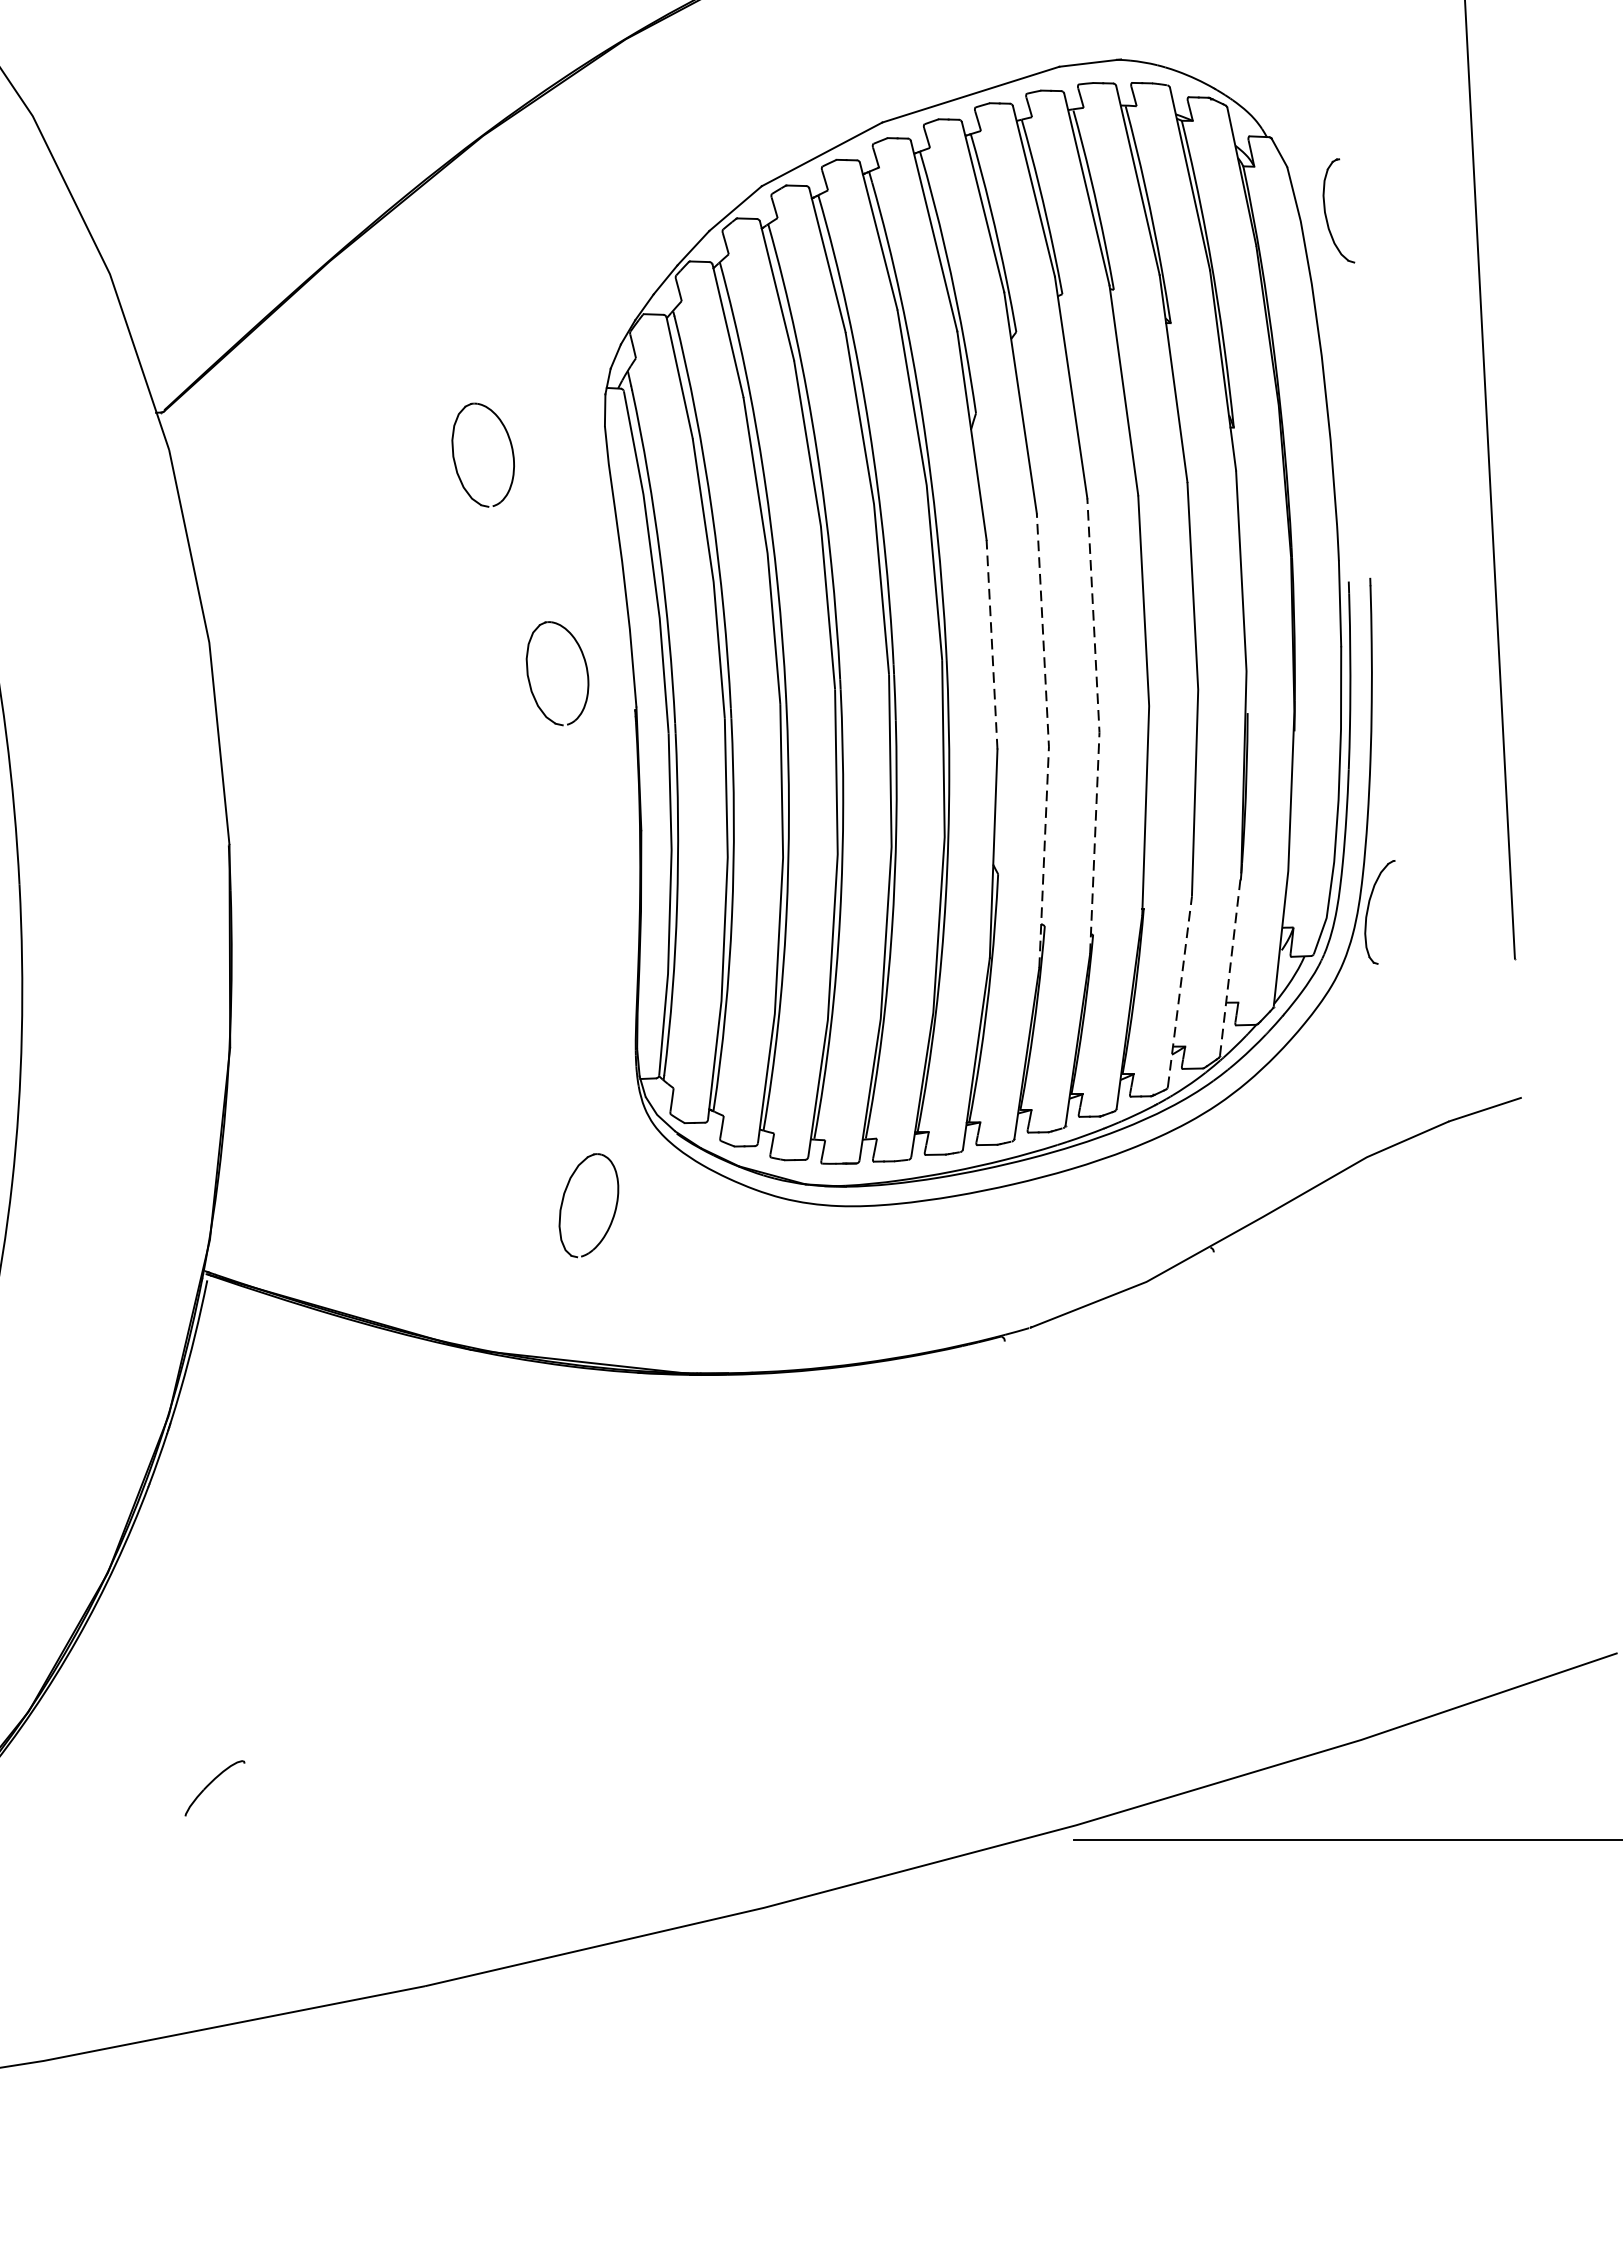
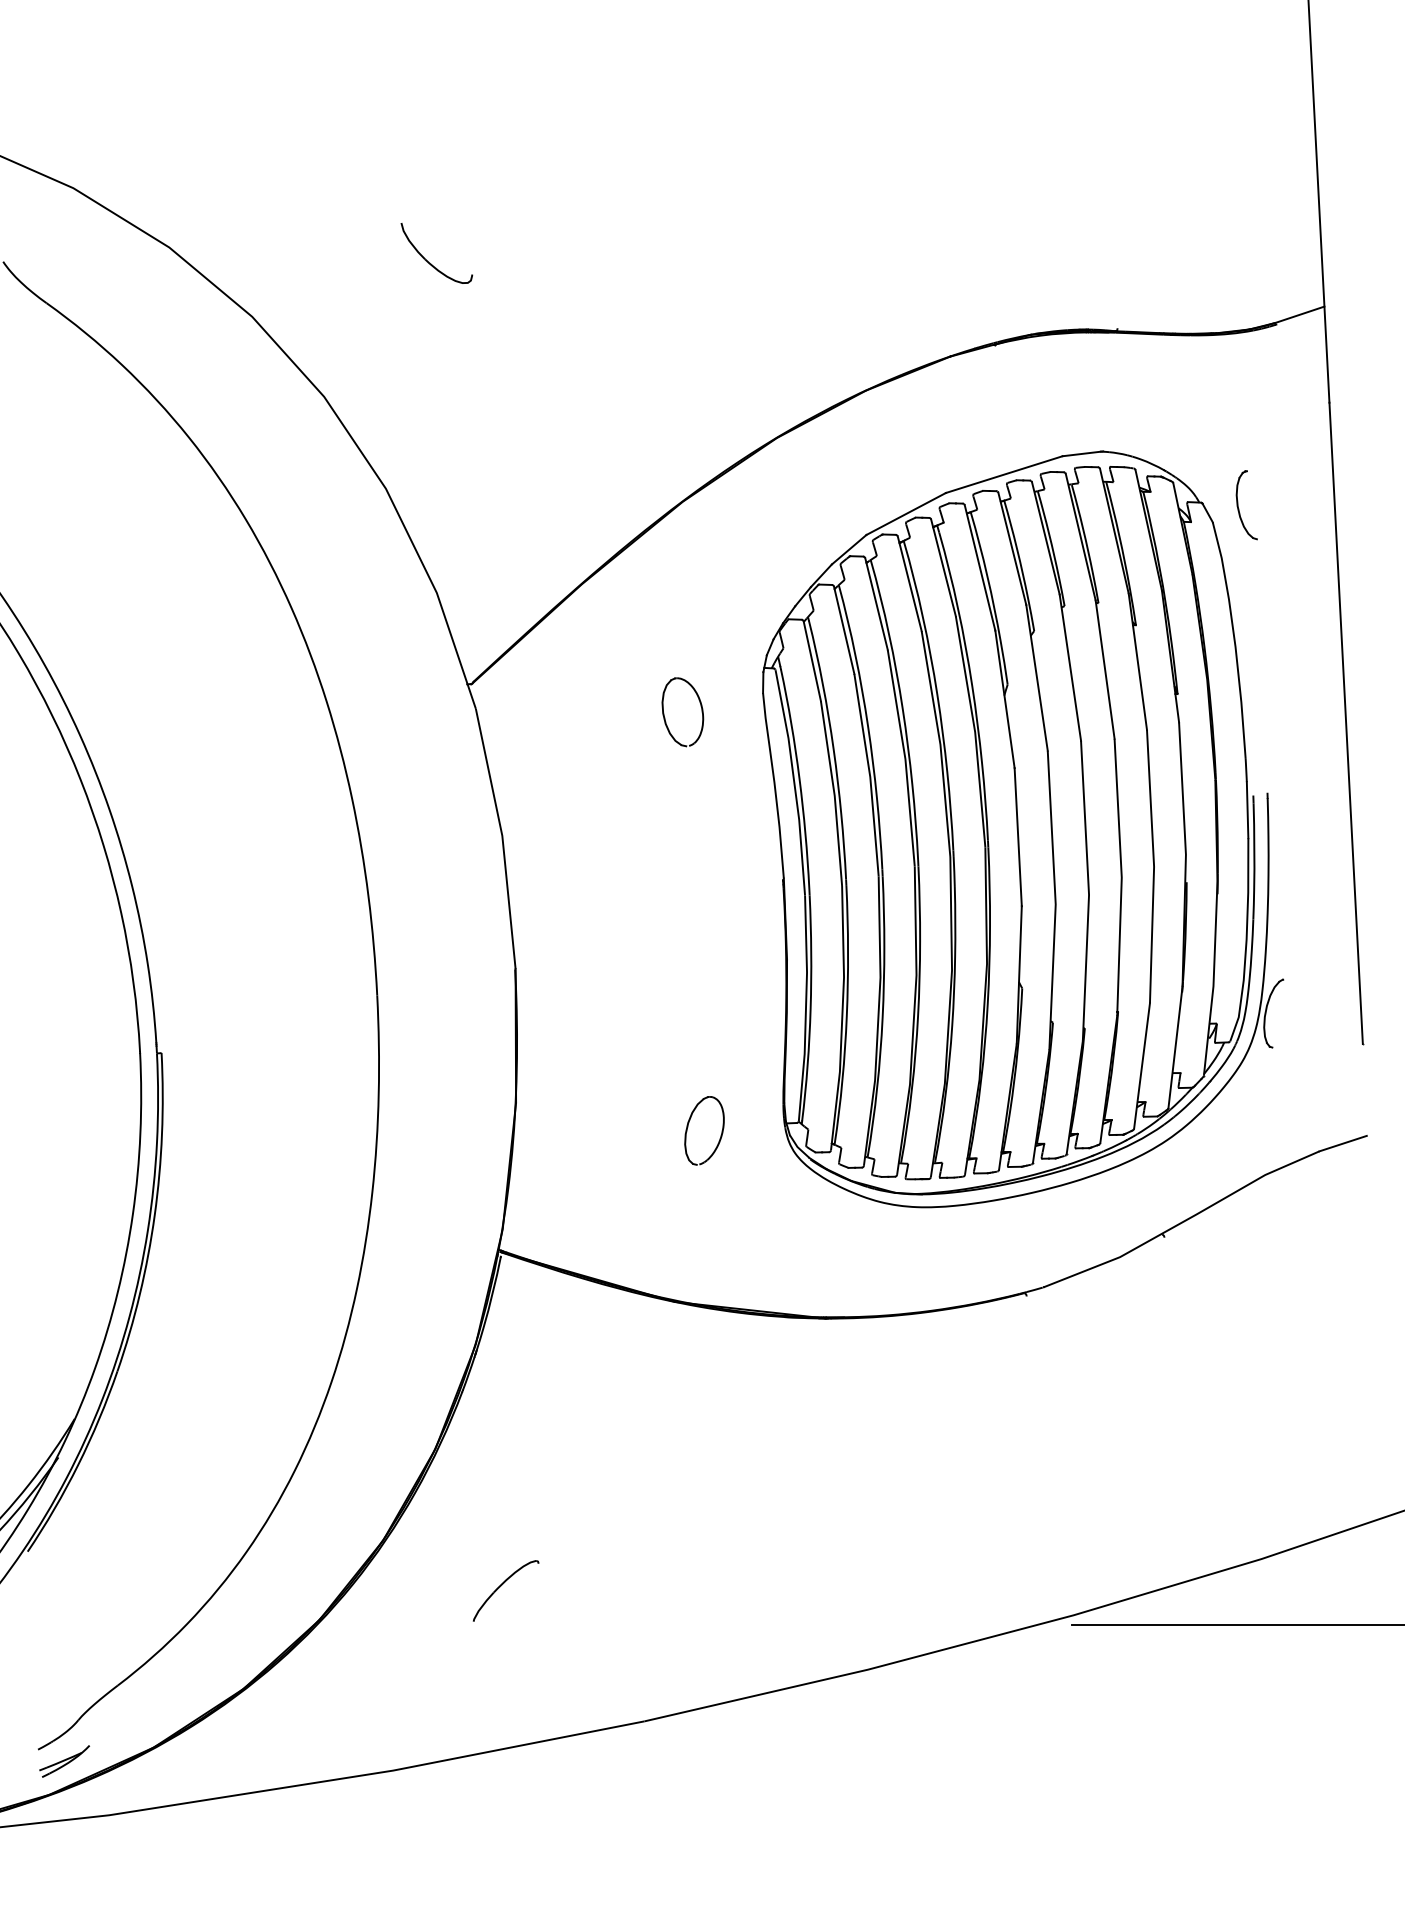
part: (1327, 215) -> (1239, 508), moved
line: (992, 643) -> (1018, 836), dashed -> solid
part: (531, 681) -> (714, 861), removed
line: (1098, 725) -> (1088, 890), dashed -> solid
line: (1048, 740) -> (1055, 900), dashed -> solid
line: (1230, 962) -> (1175, 1046), dashed -> solid
line: (1180, 991) -> (1142, 1065), dashed -> solid
part: (564, 1200) -> (688, 1127), moved
part: (214, 1787) -> (505, 1590), size x1.67

